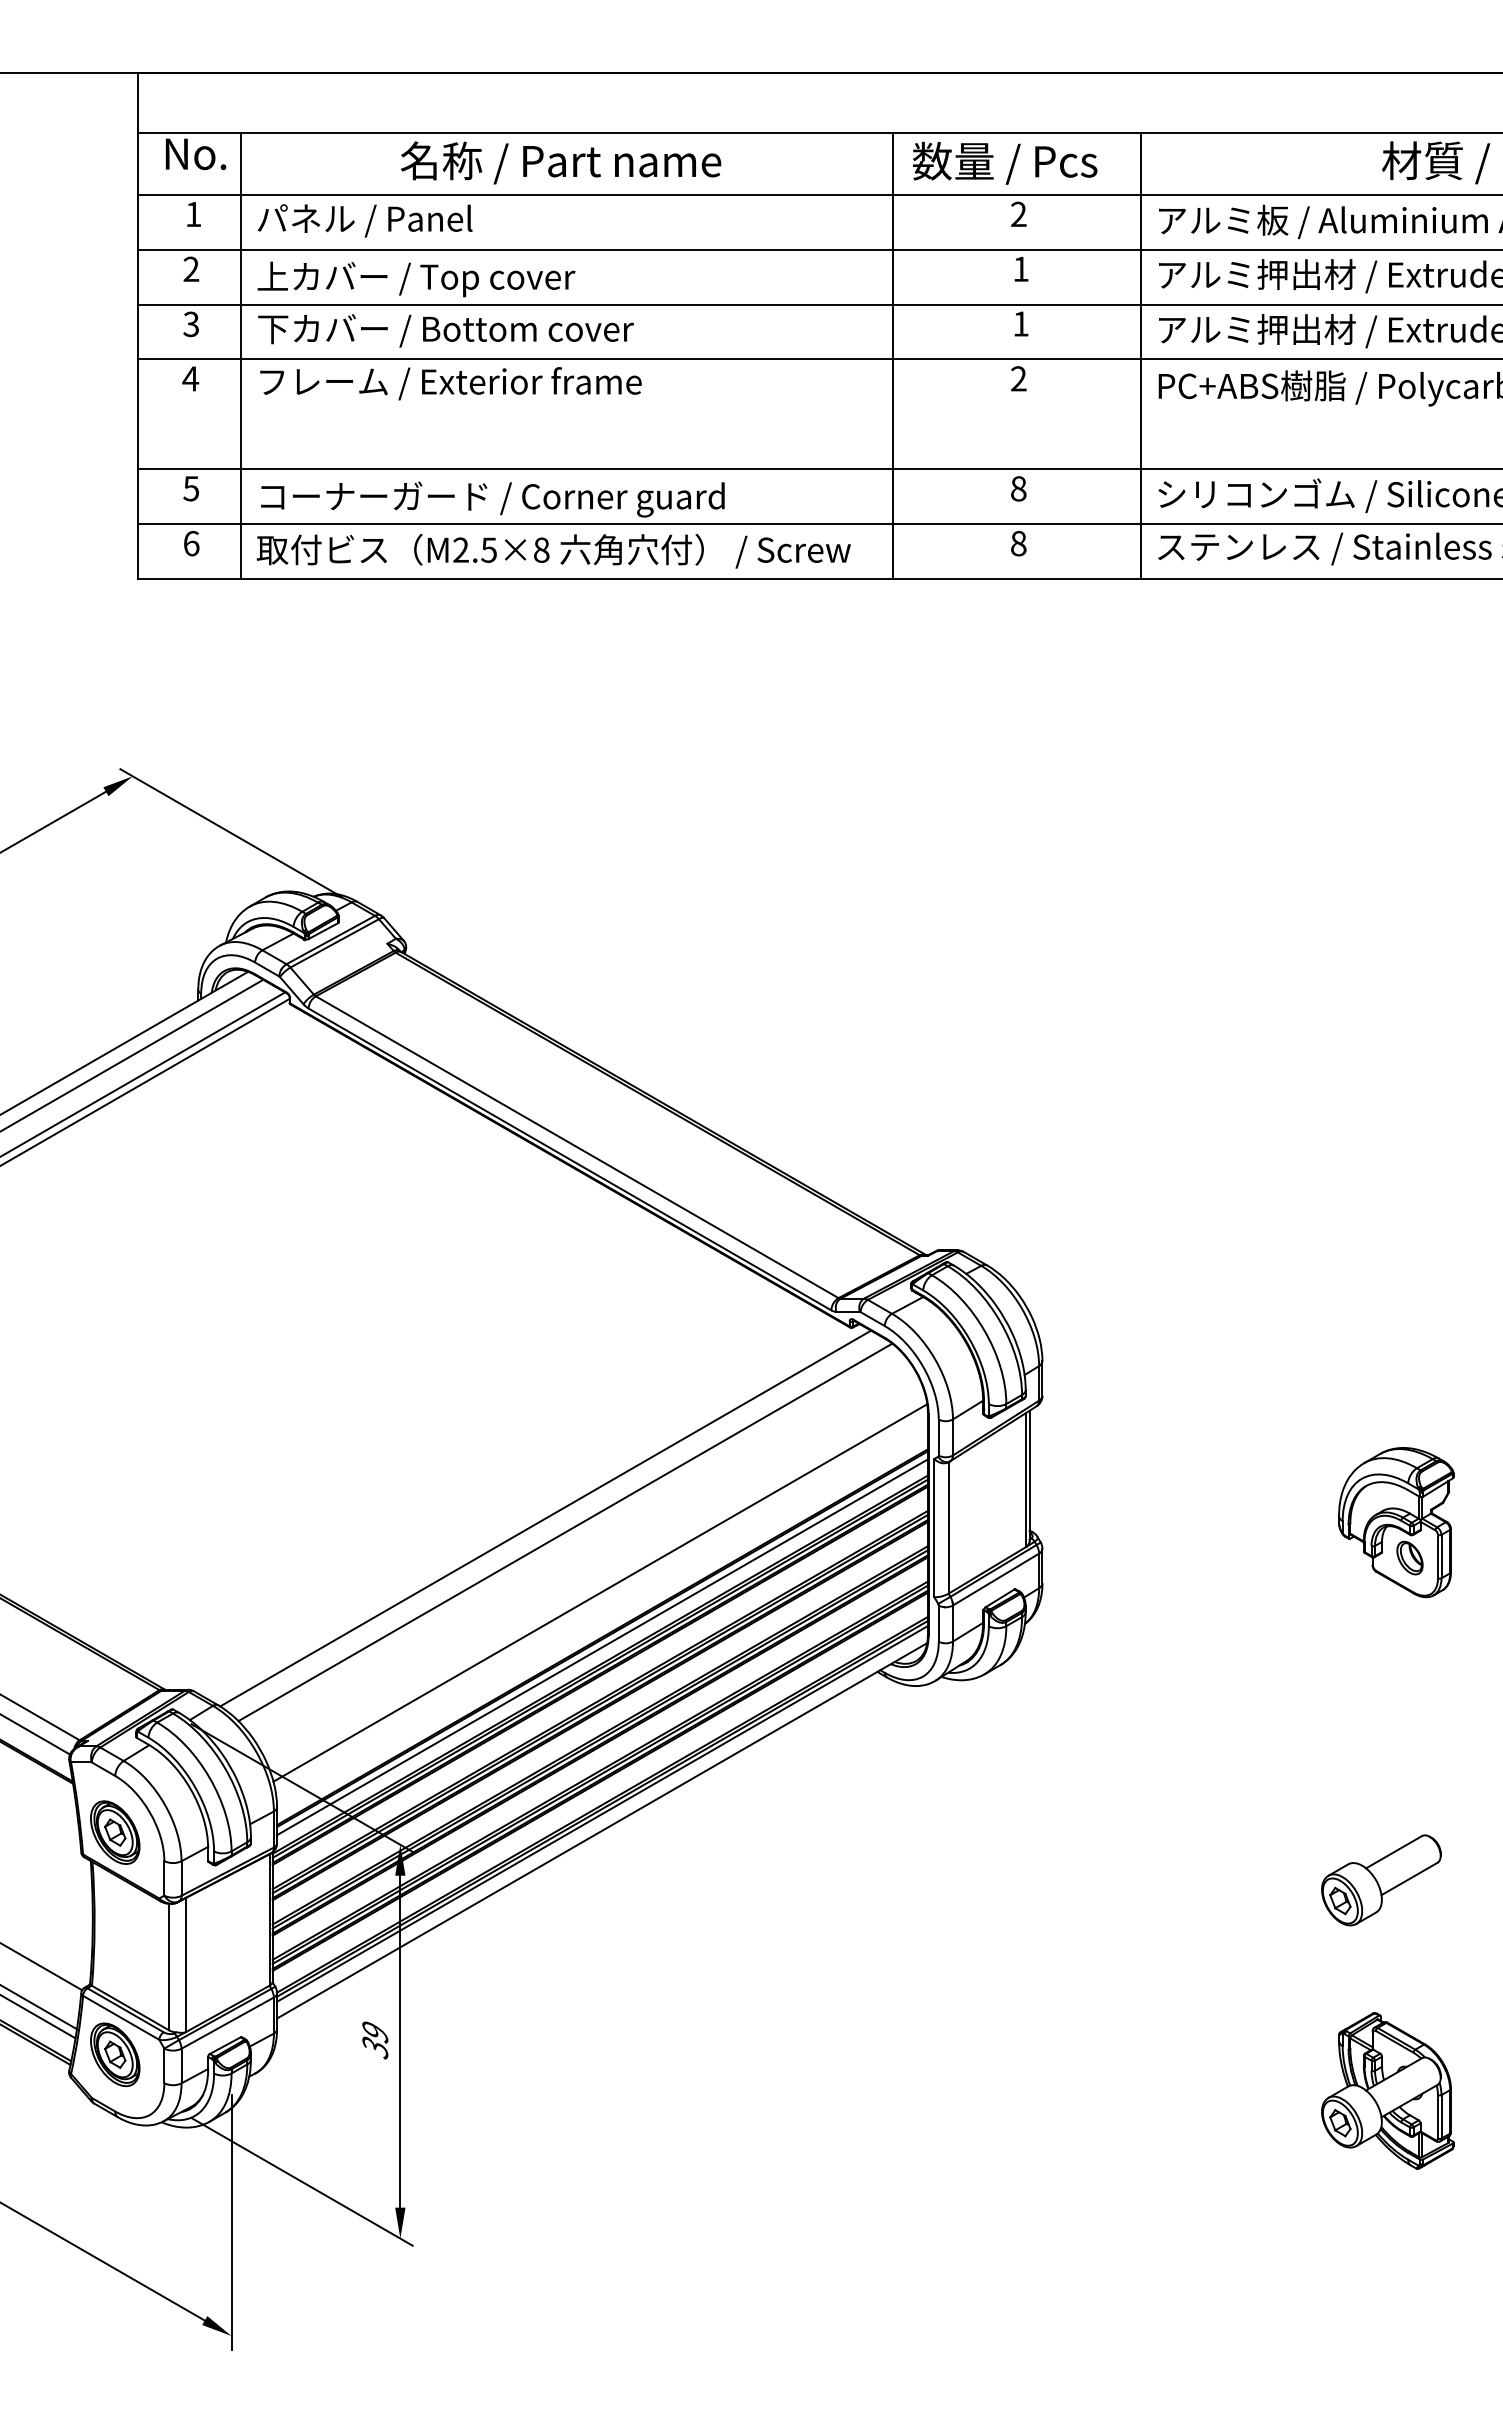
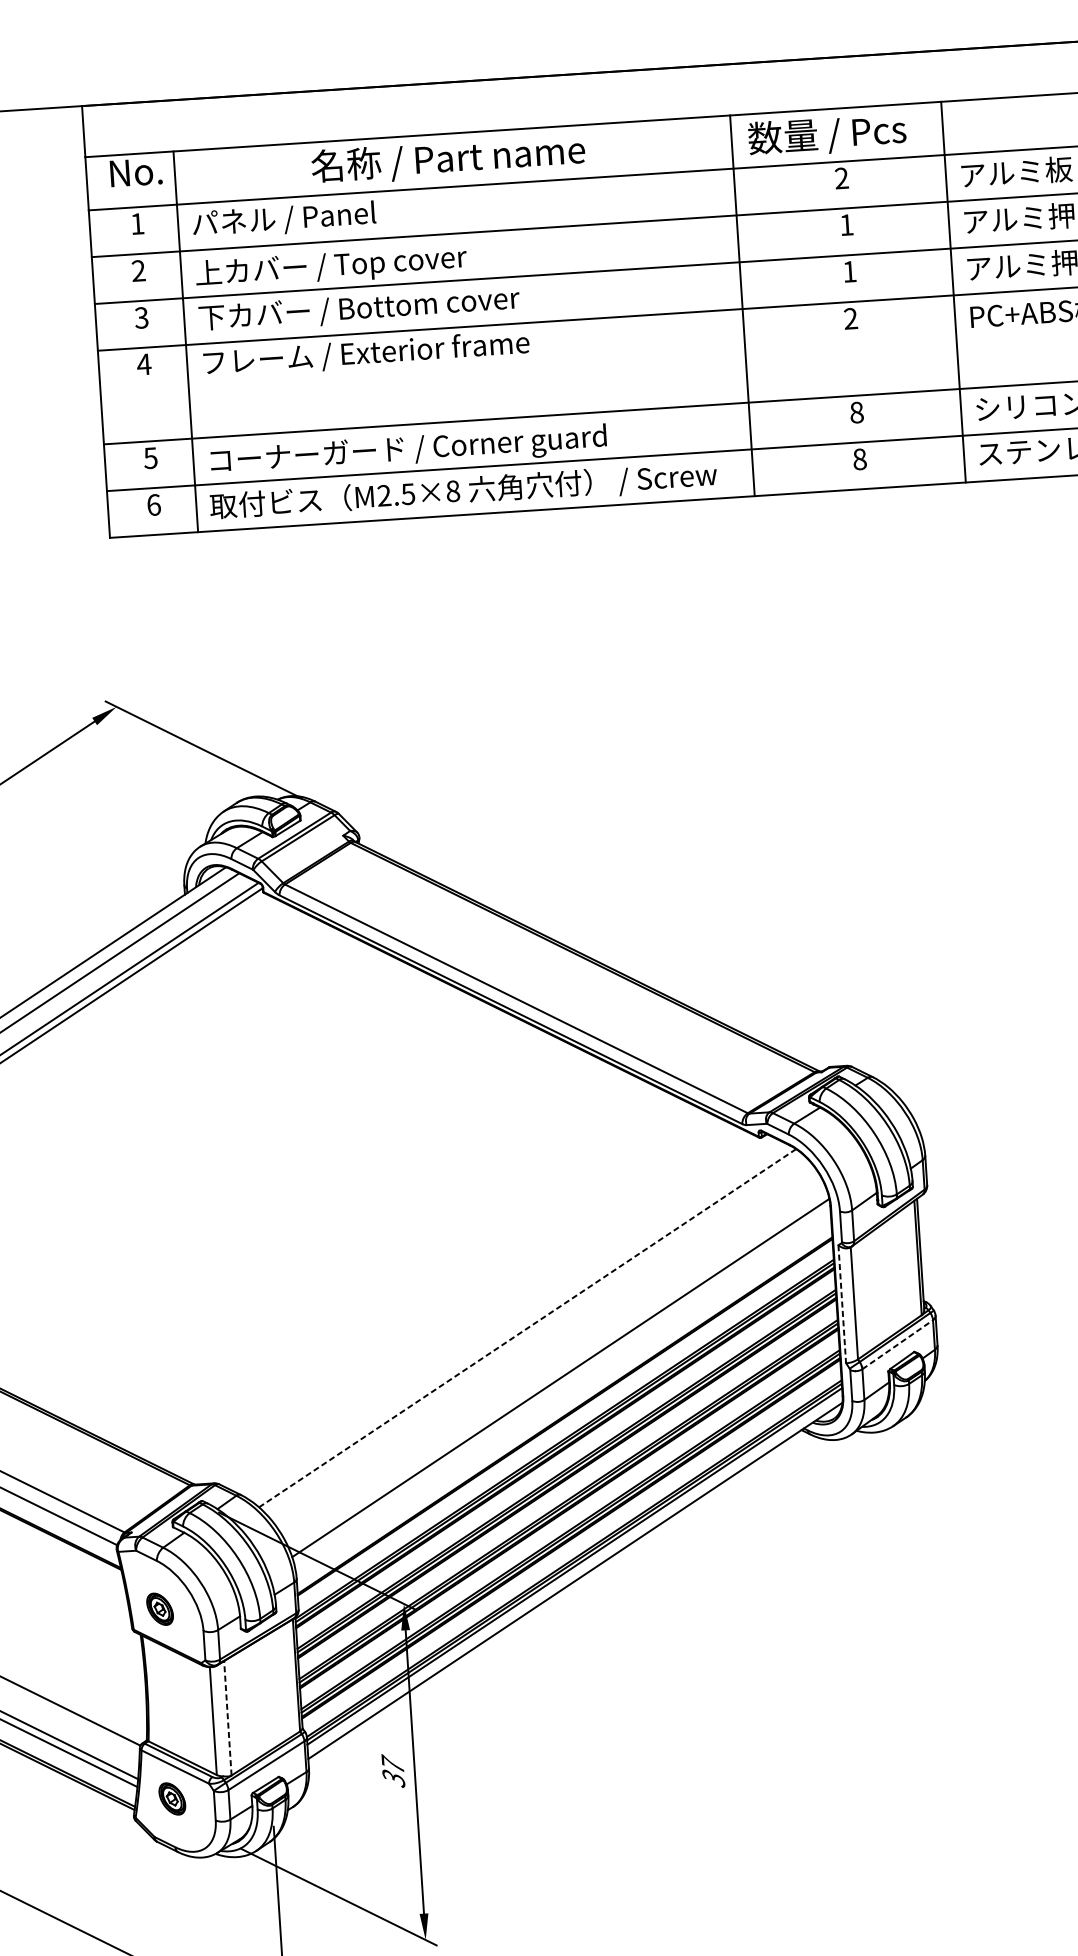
line: (545, 1518) -> (509, 1317), removed
line: (934, 1528) -> (842, 1304), solid -> dashed
line: (564, 1532) -> (526, 1328), solid -> dashed
line: (996, 1579) -> (898, 1344), solid -> dashed
line: (602, 1647) -> (565, 1424), removed
part: (115, 1832) -> (160, 1609), size x0.6
line: (186, 1964) -> (228, 1717), solid -> dashed
text: (375, 2030) -> (393, 1763), 39 -> 37
part: (115, 2054) -> (172, 1798), size x0.6

